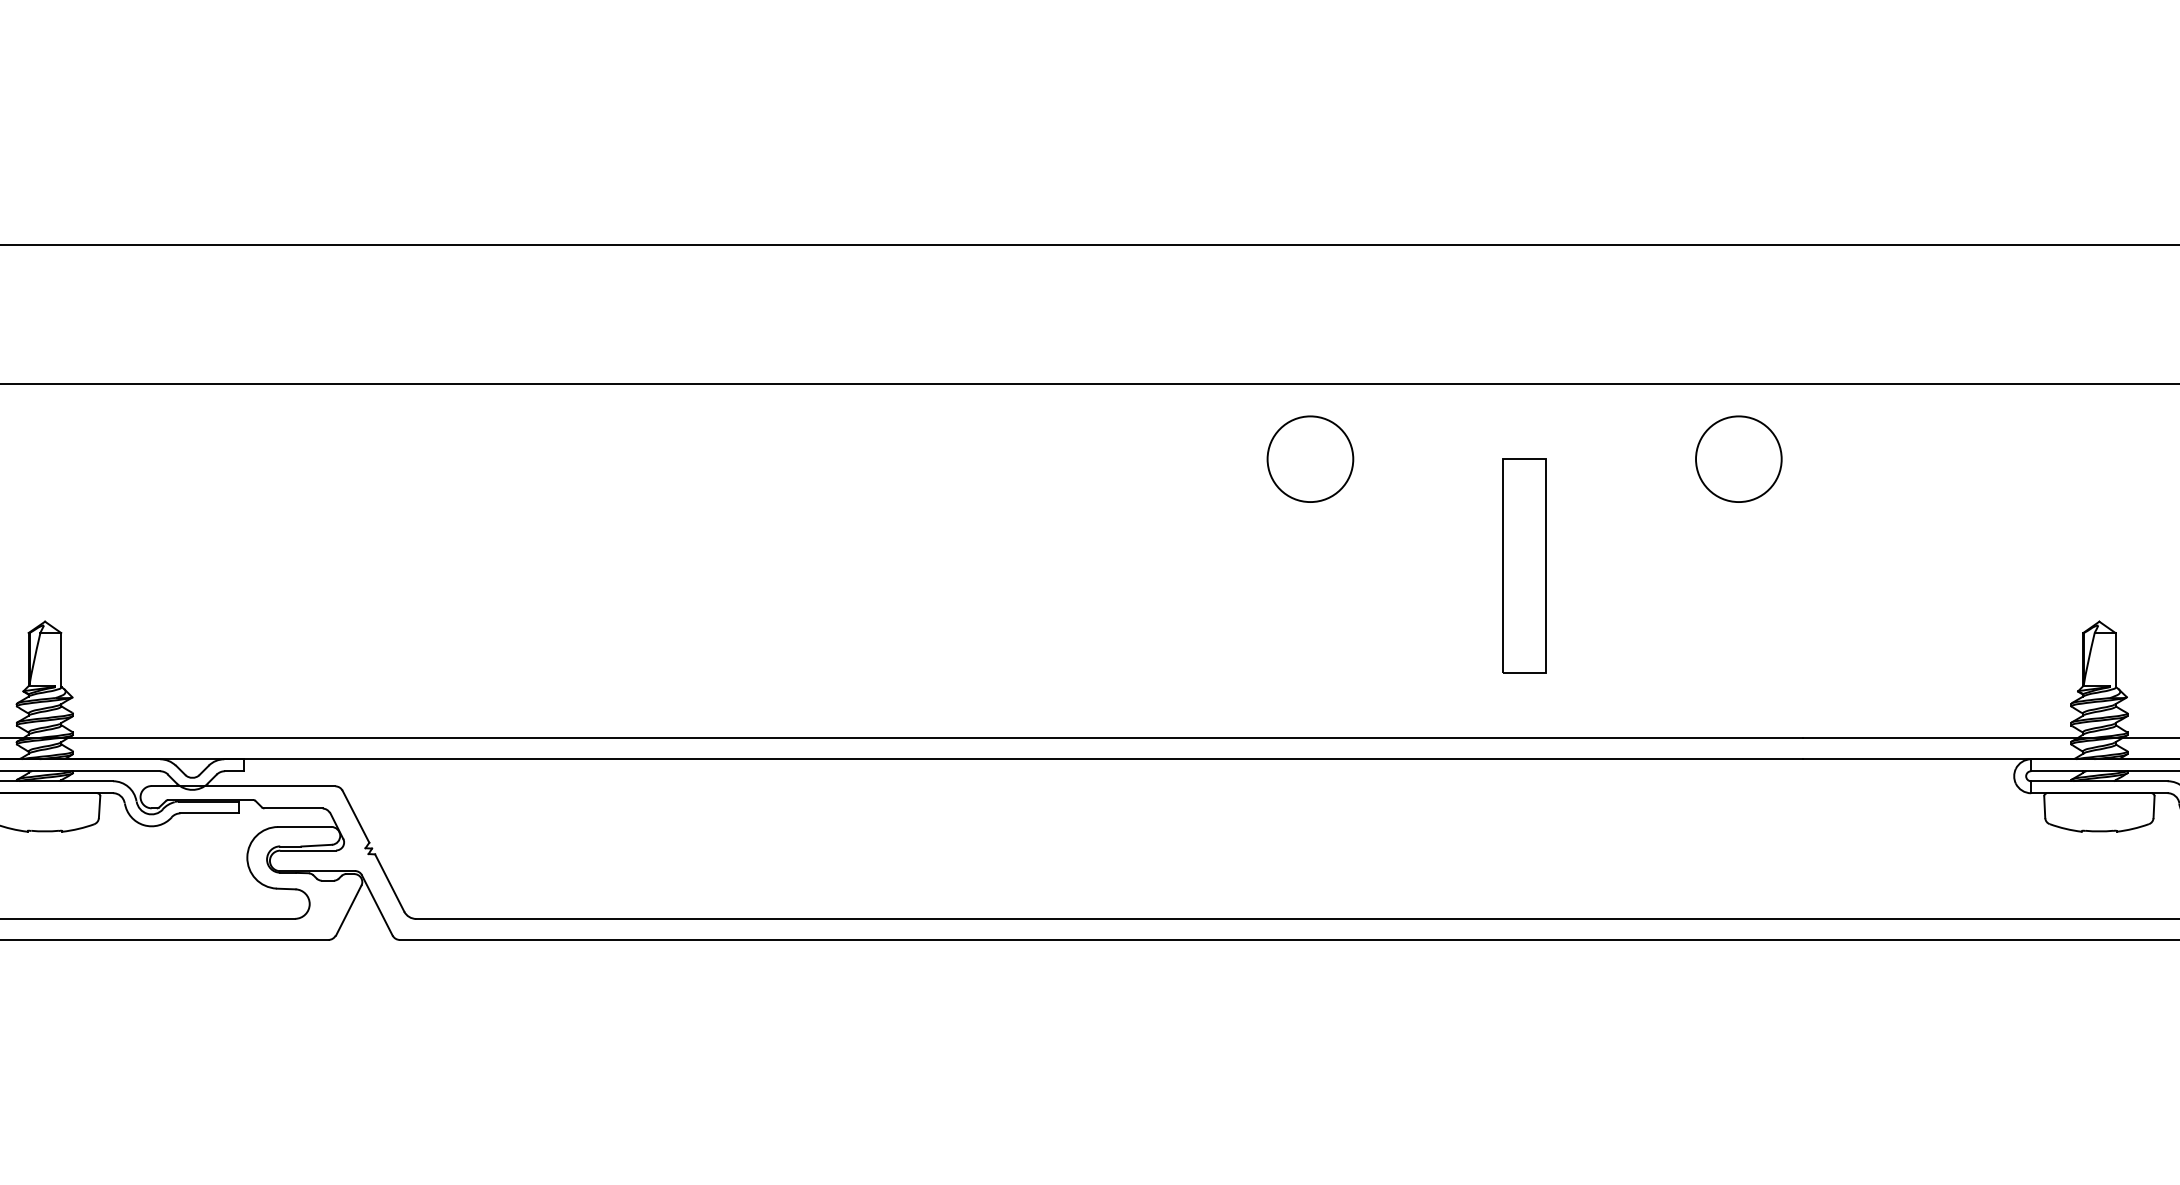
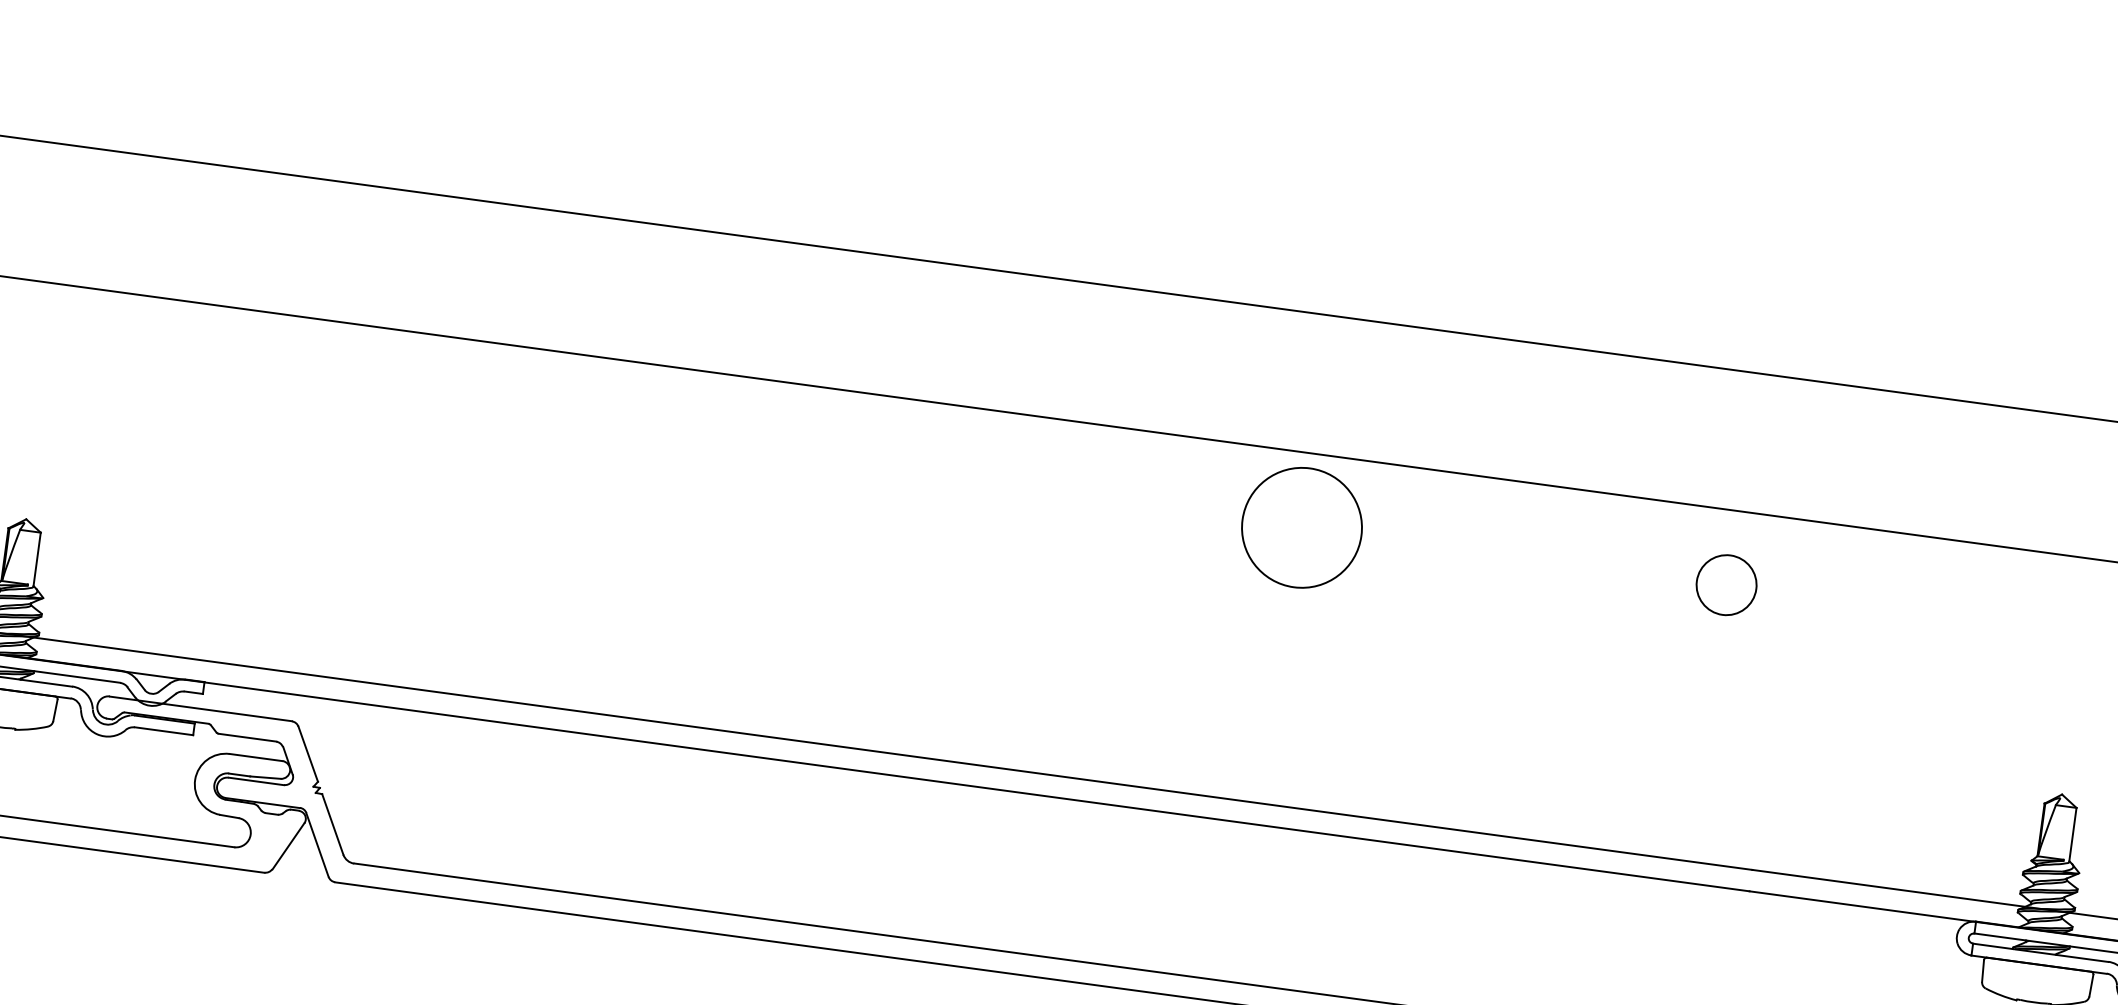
circle: (1738, 458) -> (1726, 584), size x0.7
circle: (1310, 459) -> (1302, 528), size x1.4
part: (1524, 565) -> (1499, 661), removed

